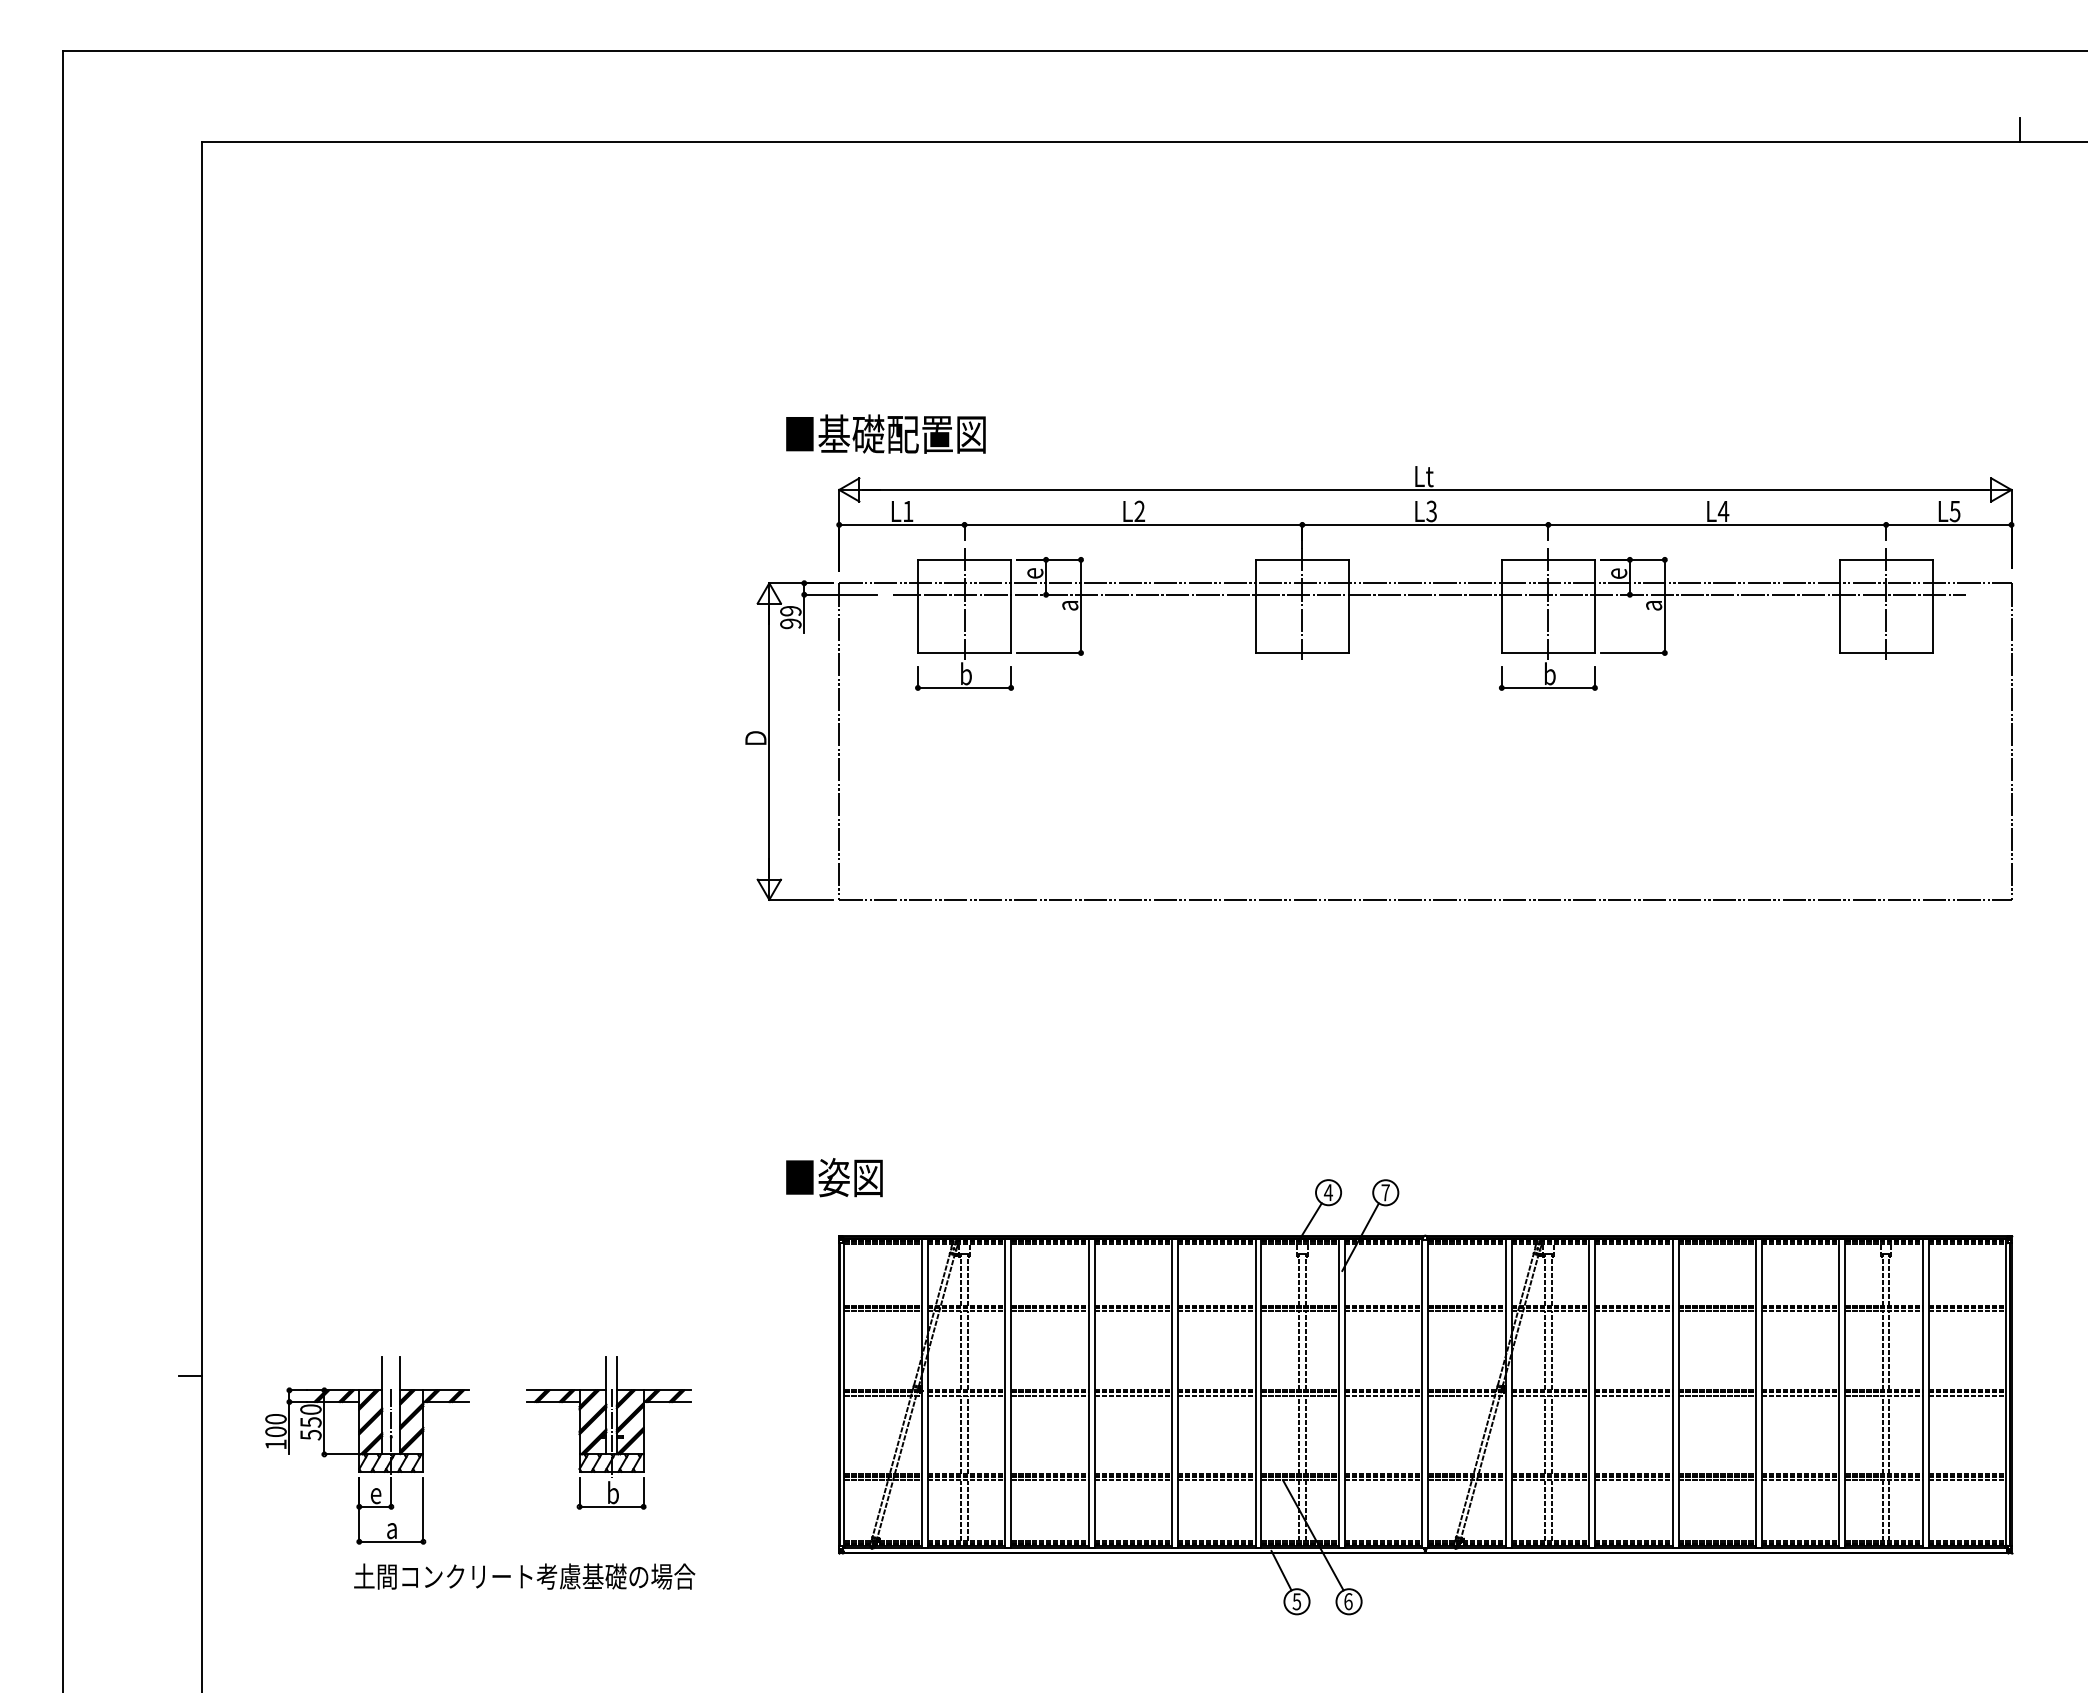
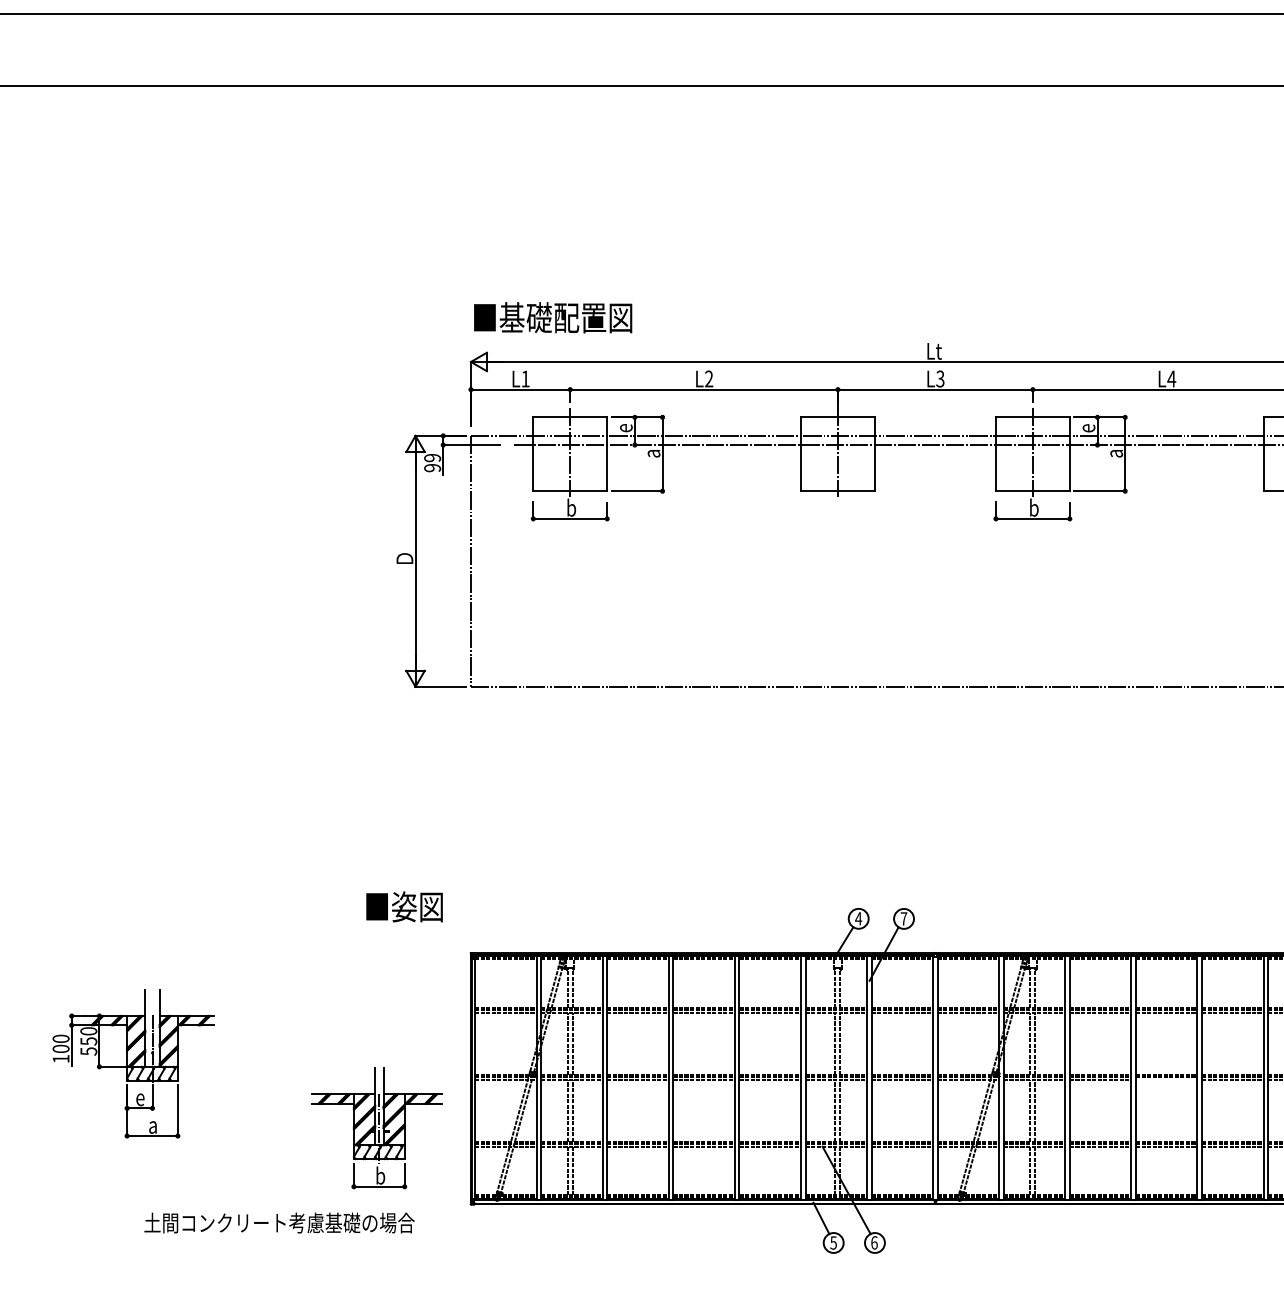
text: (885, 433) -> (552, 317), moved
text: (834, 1177) -> (404, 906), moved
line: (1717, 1395) -> (1166, 1079), removed
part: (608, 1432) -> (376, 1127), moved
part: (367, 1450) -> (133, 1063), moved
text: (524, 1576) -> (279, 1222), moved

